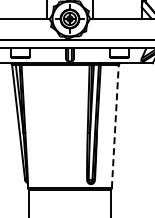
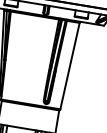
line: (115, 126) -> (70, 66), dashed -> solid

